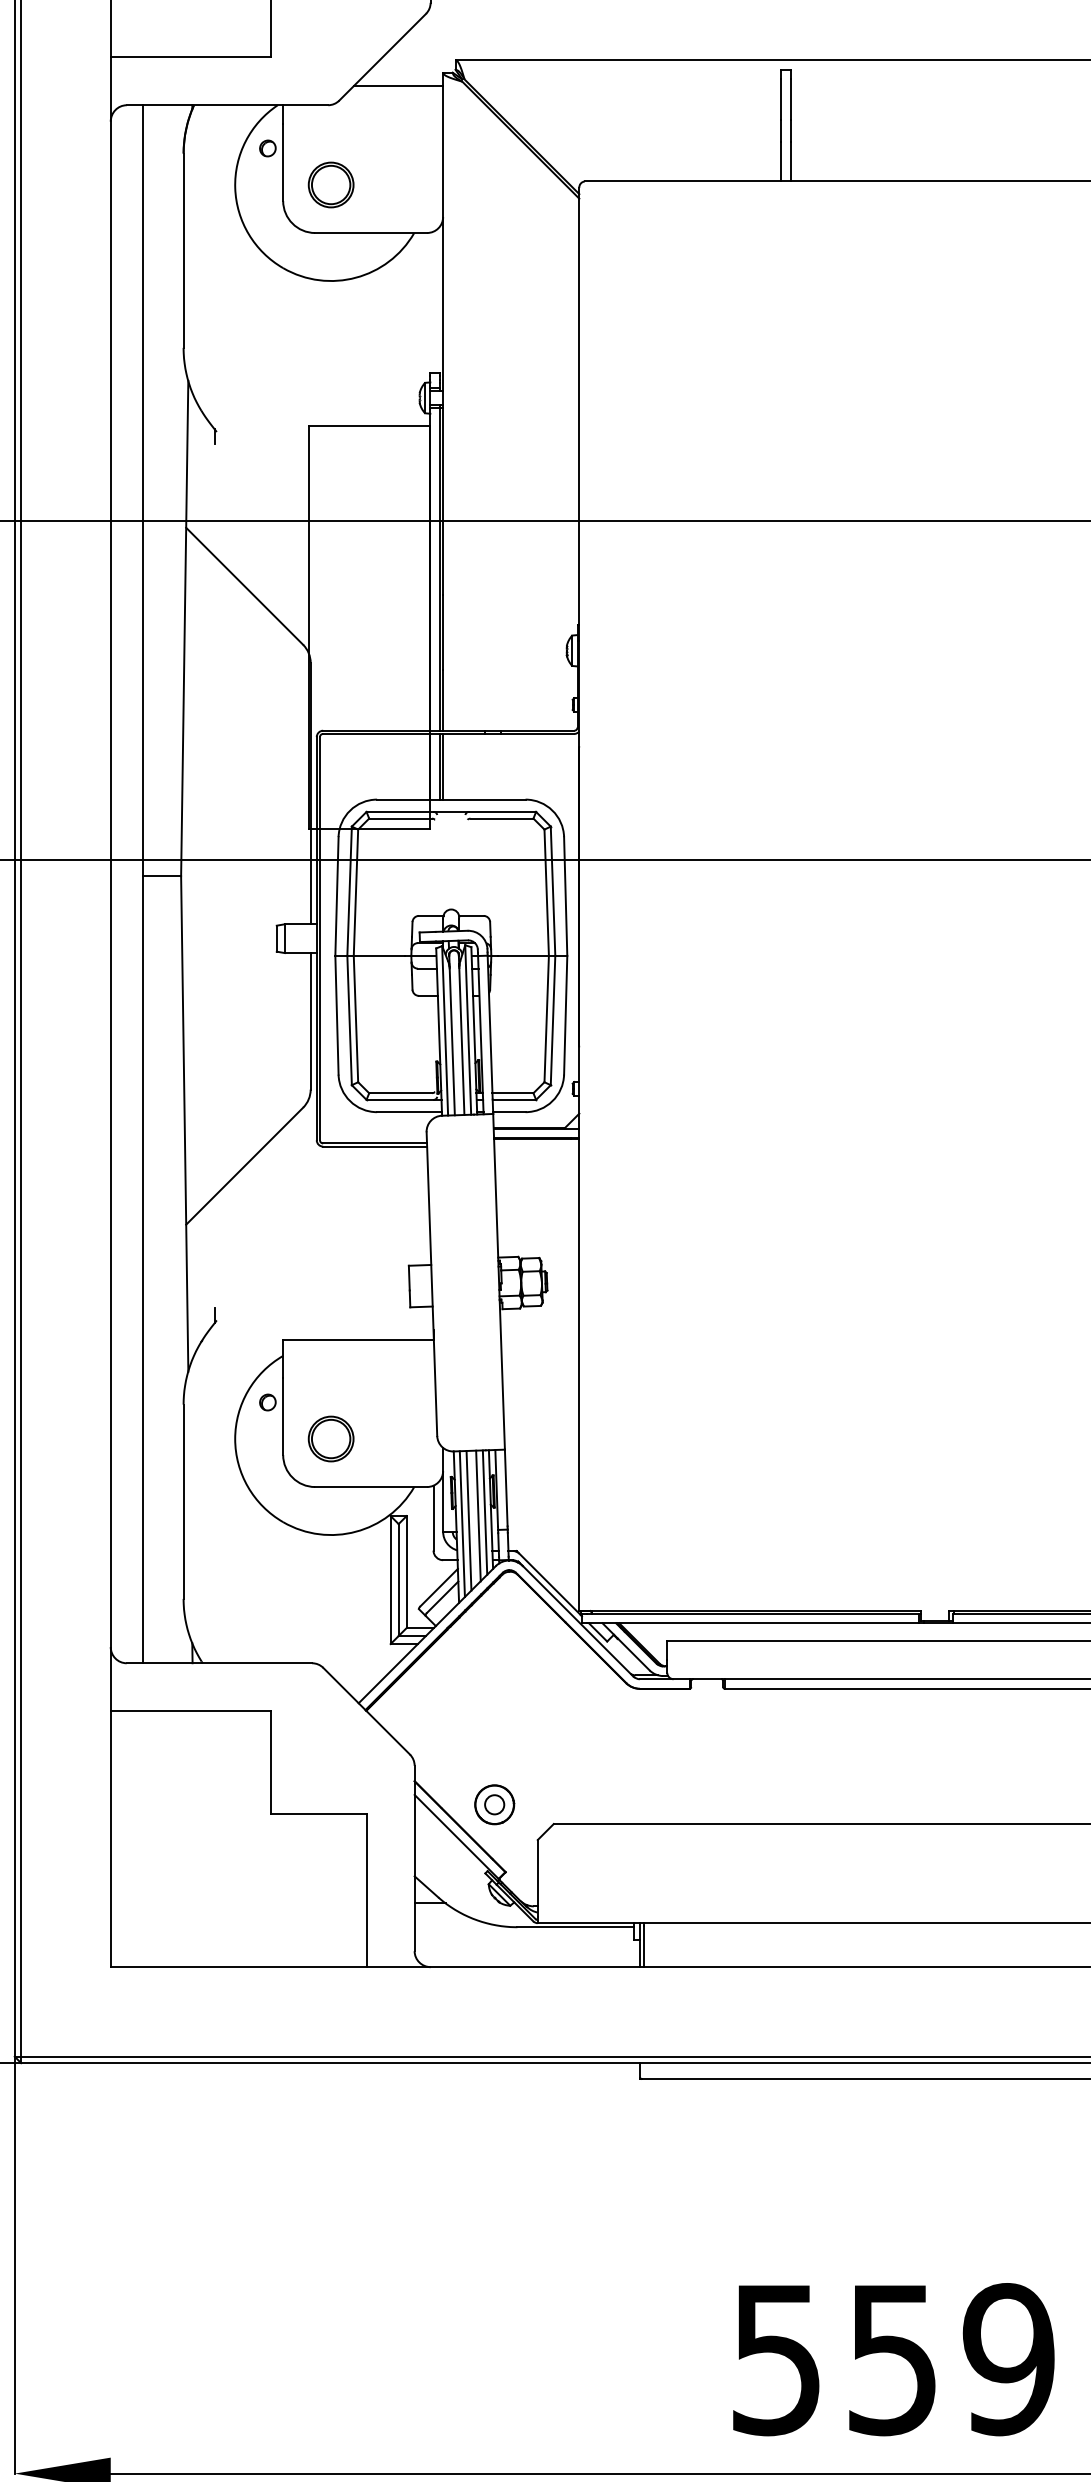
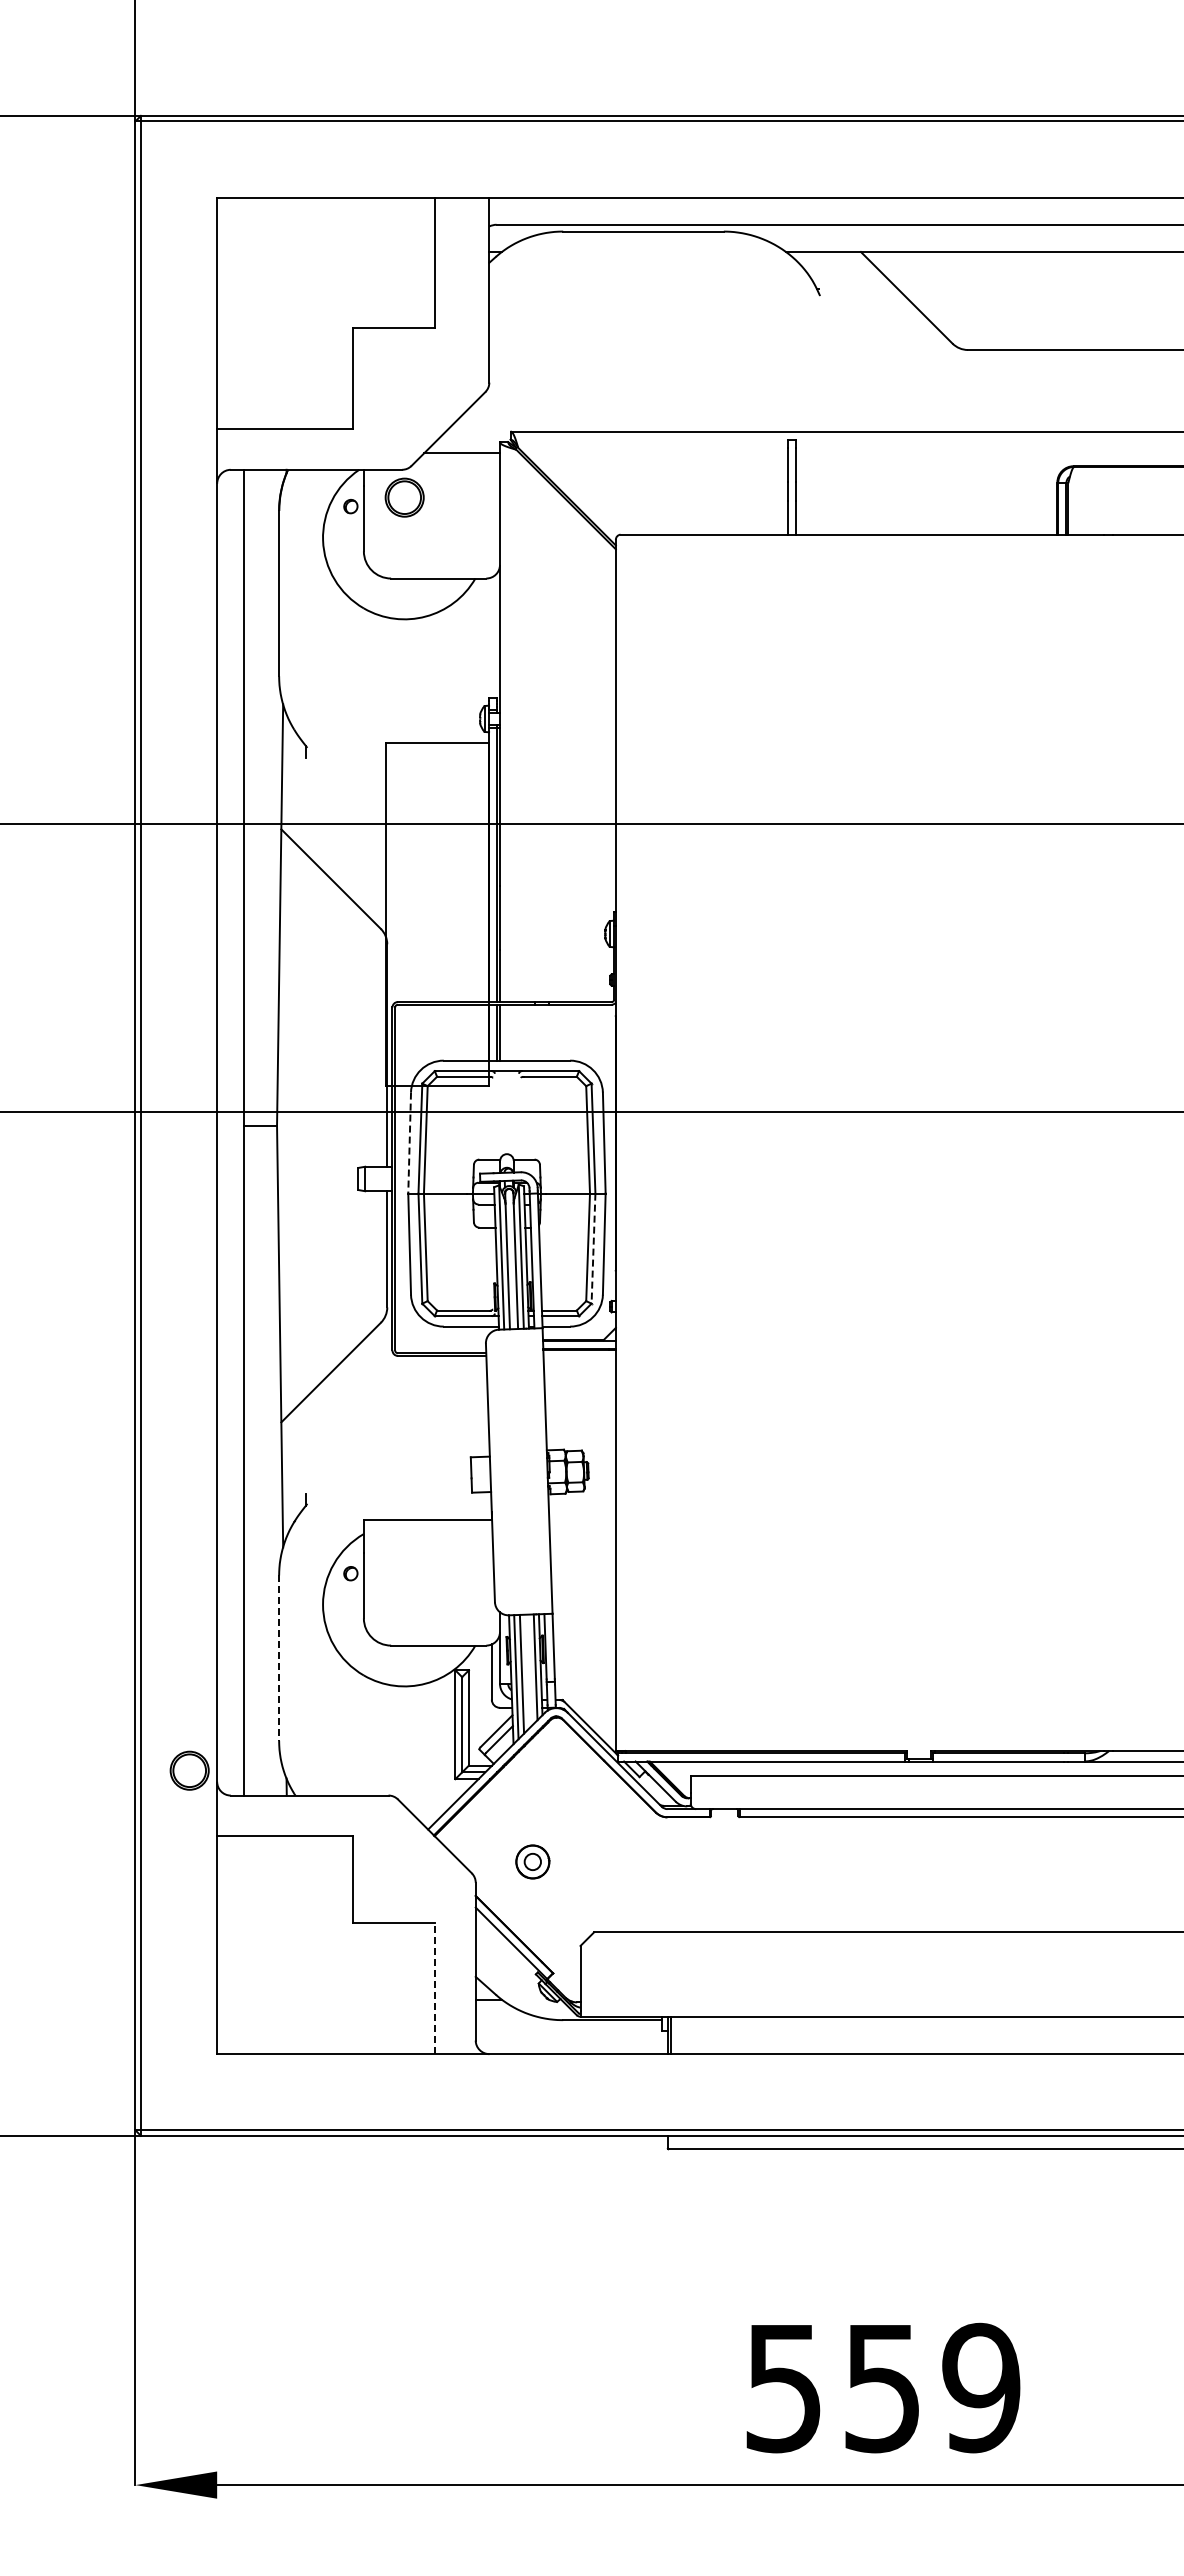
part: (330, 184) -> (404, 497), moved
line: (336, 896) -> (409, 1143), solid -> dashed
line: (553, 1021) -> (593, 1249), solid -> dashed
part: (330, 1438) -> (189, 1770), moved
line: (184, 1502) -> (279, 1658), solid -> dashed
line: (477, 1515) -> (529, 1669), removed
part: (494, 1804) -> (532, 1861), moved
line: (366, 1890) -> (434, 1988), solid -> dashed

